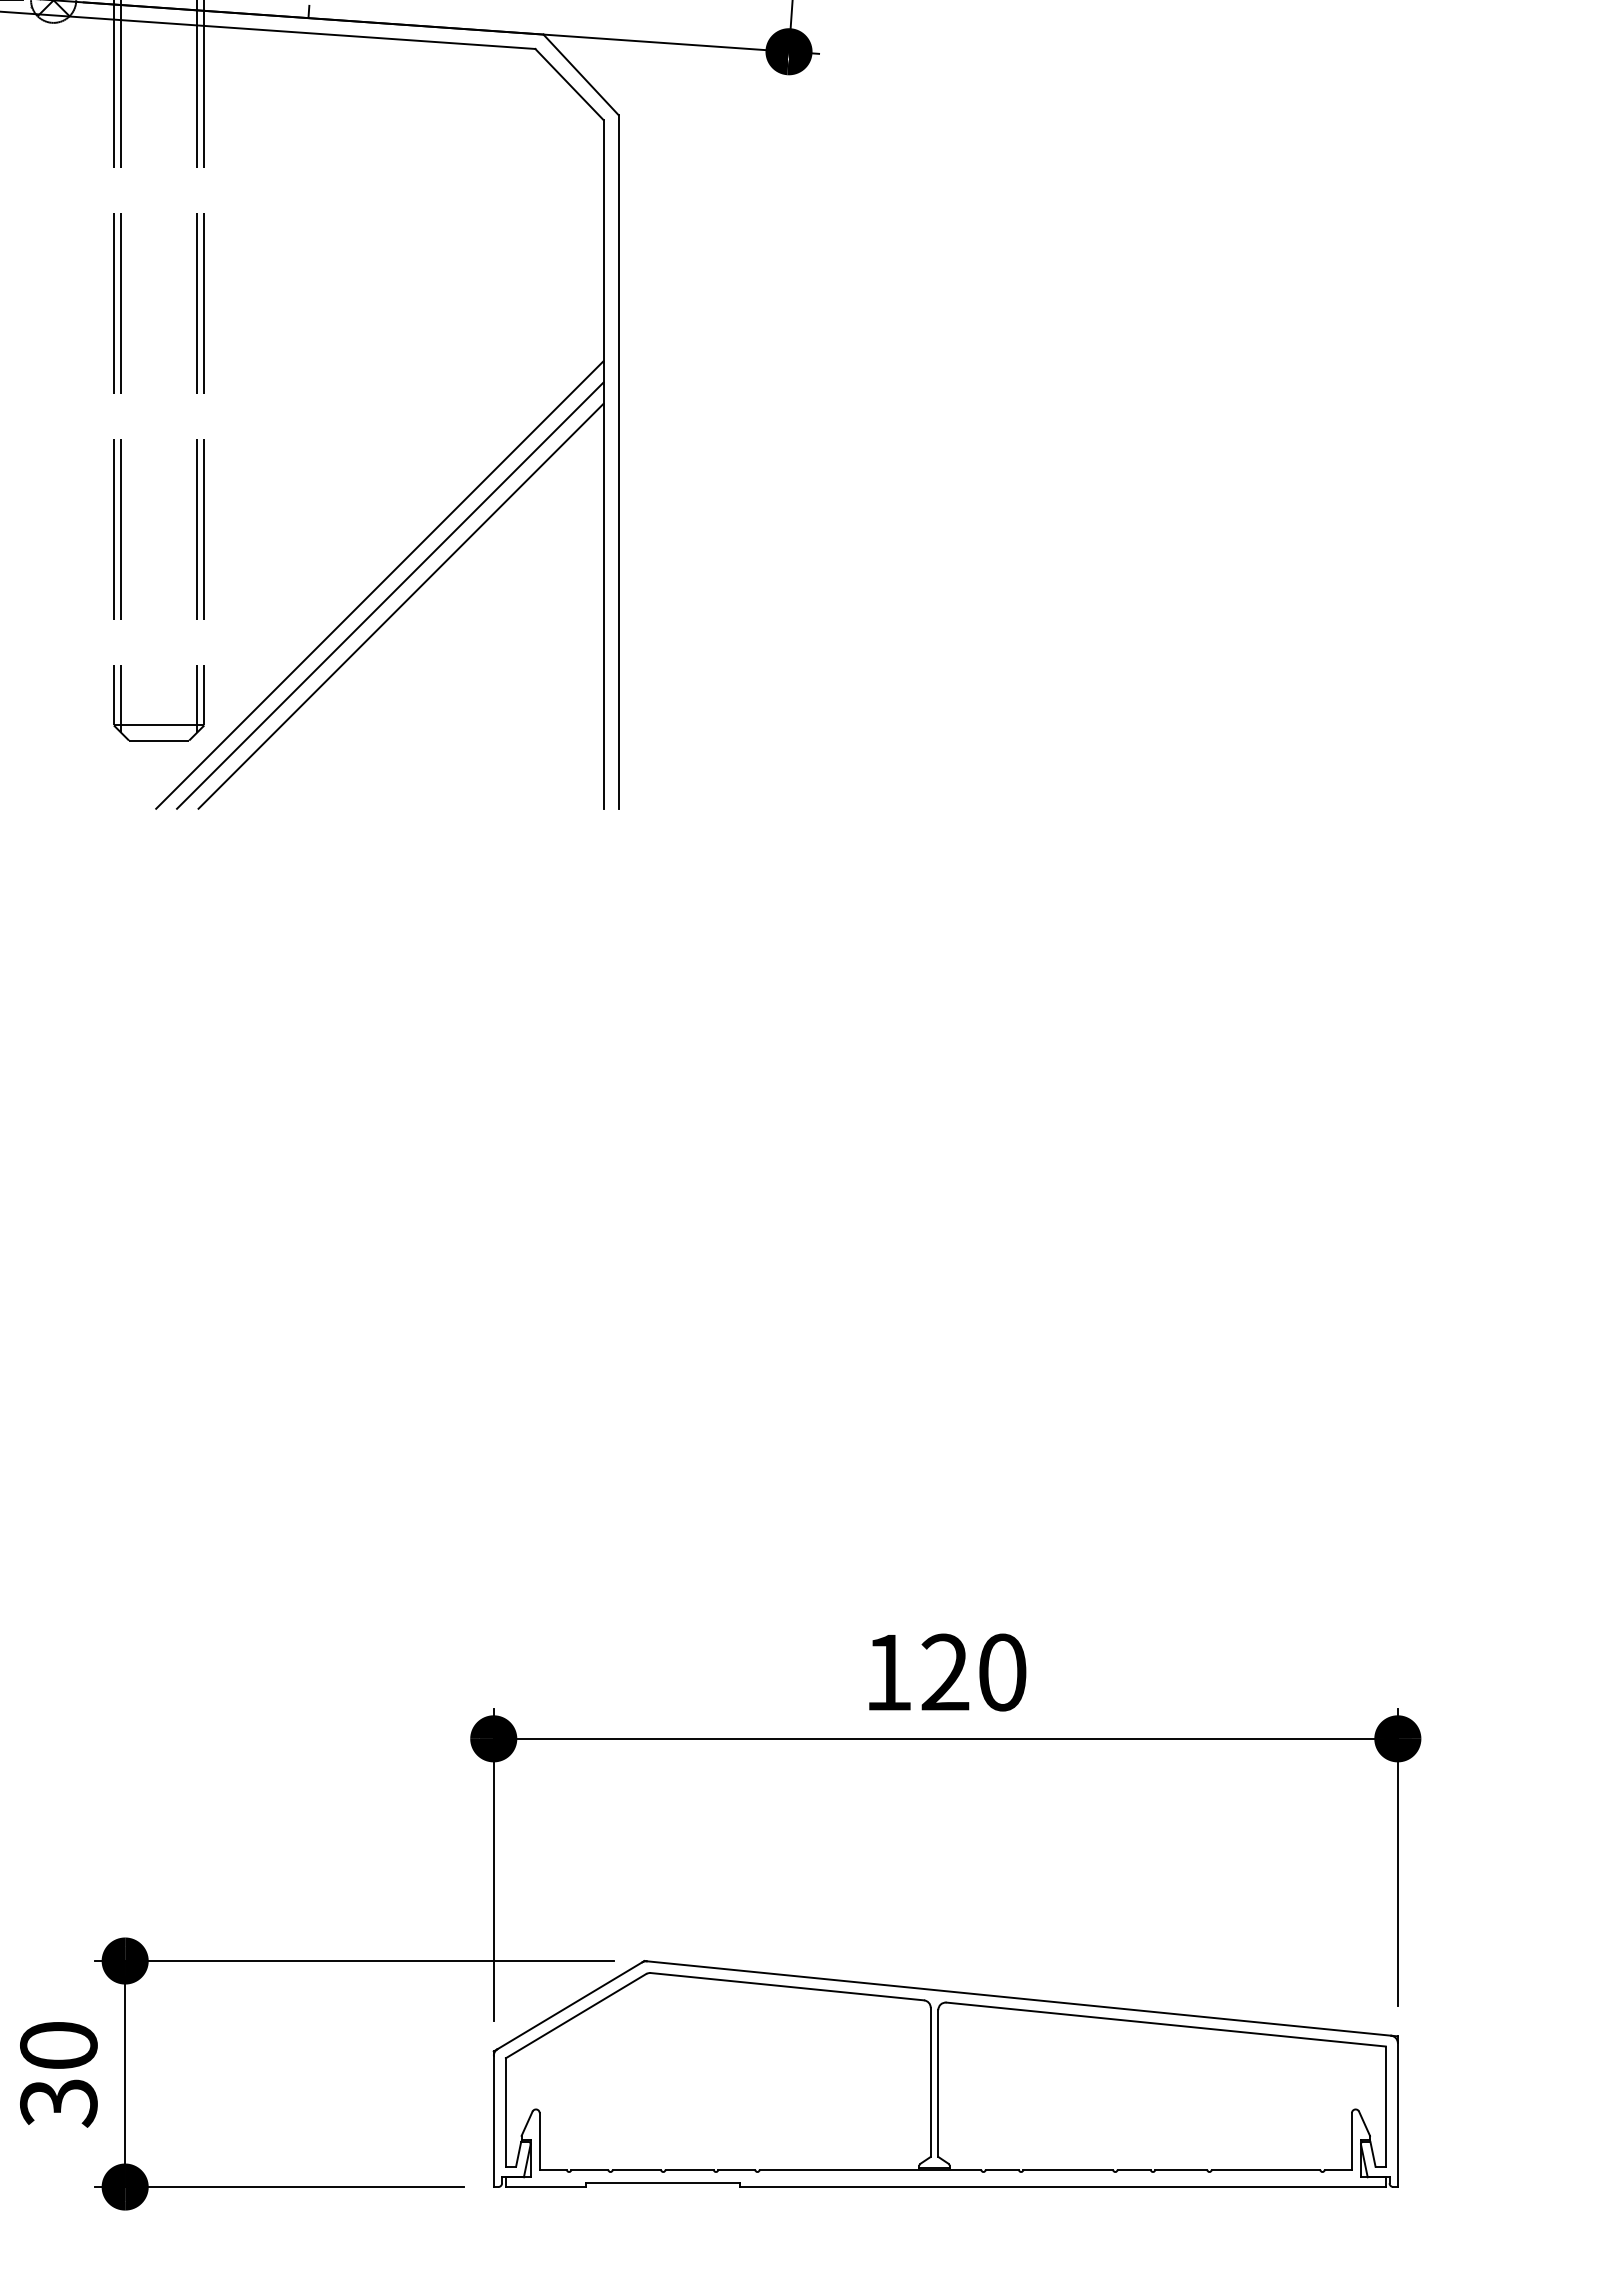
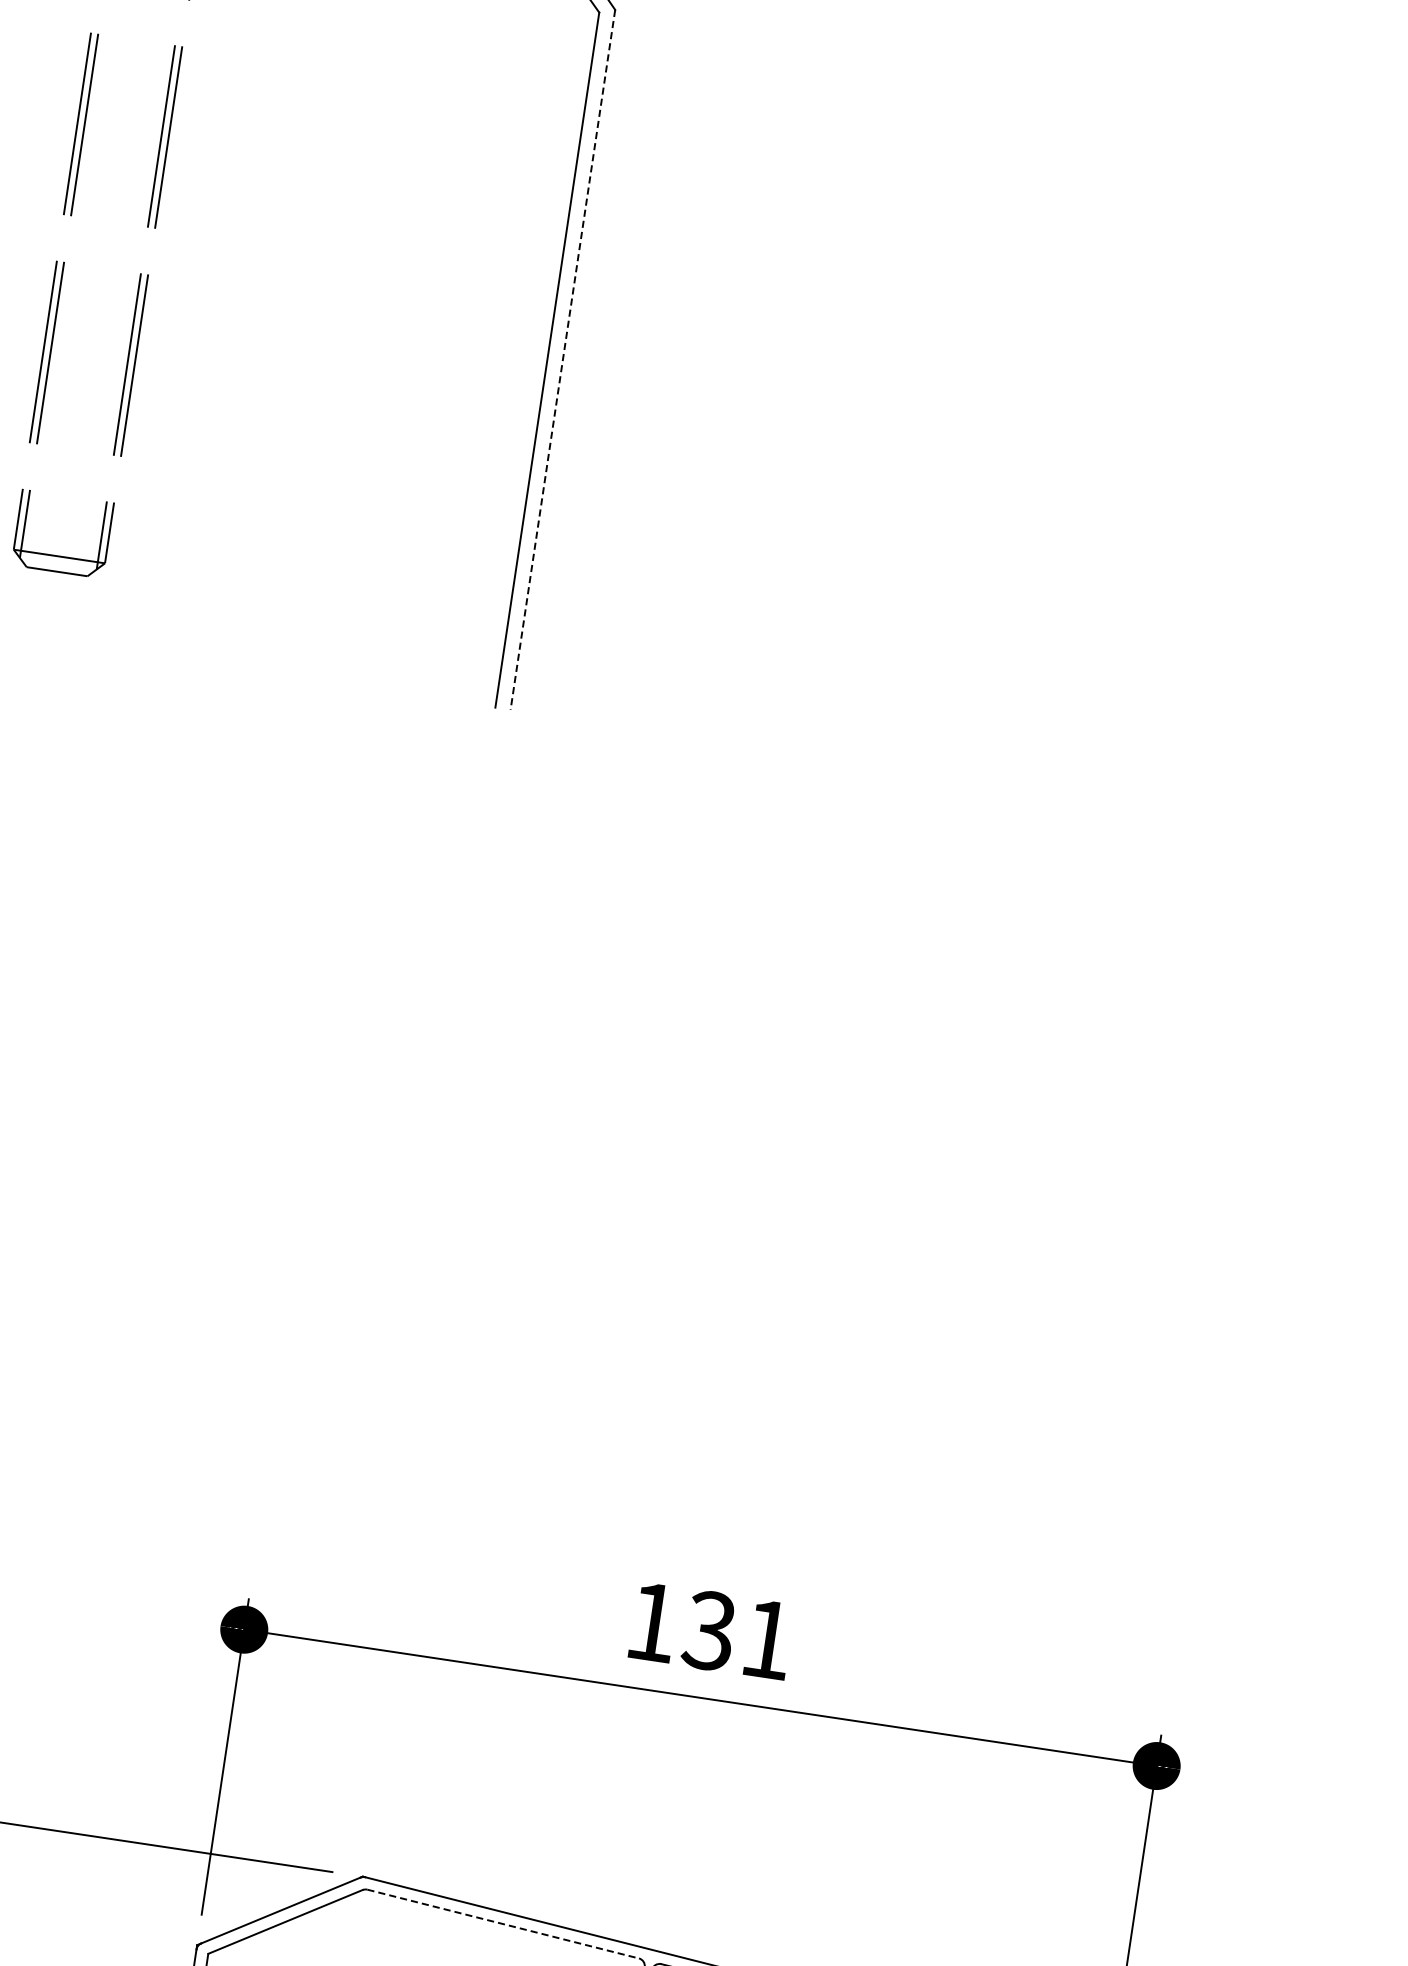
line: (618, 461) -> (562, 359), solid -> dashed
line: (379, 584) -> (303, 447), removed
line: (390, 595) -> (312, 460), removed
line: (400, 605) -> (321, 471), removed
text: (973, 1672) -> (738, 1635), 120 -> 131
line: (787, 1986) -> (503, 1923), solid -> dashed

